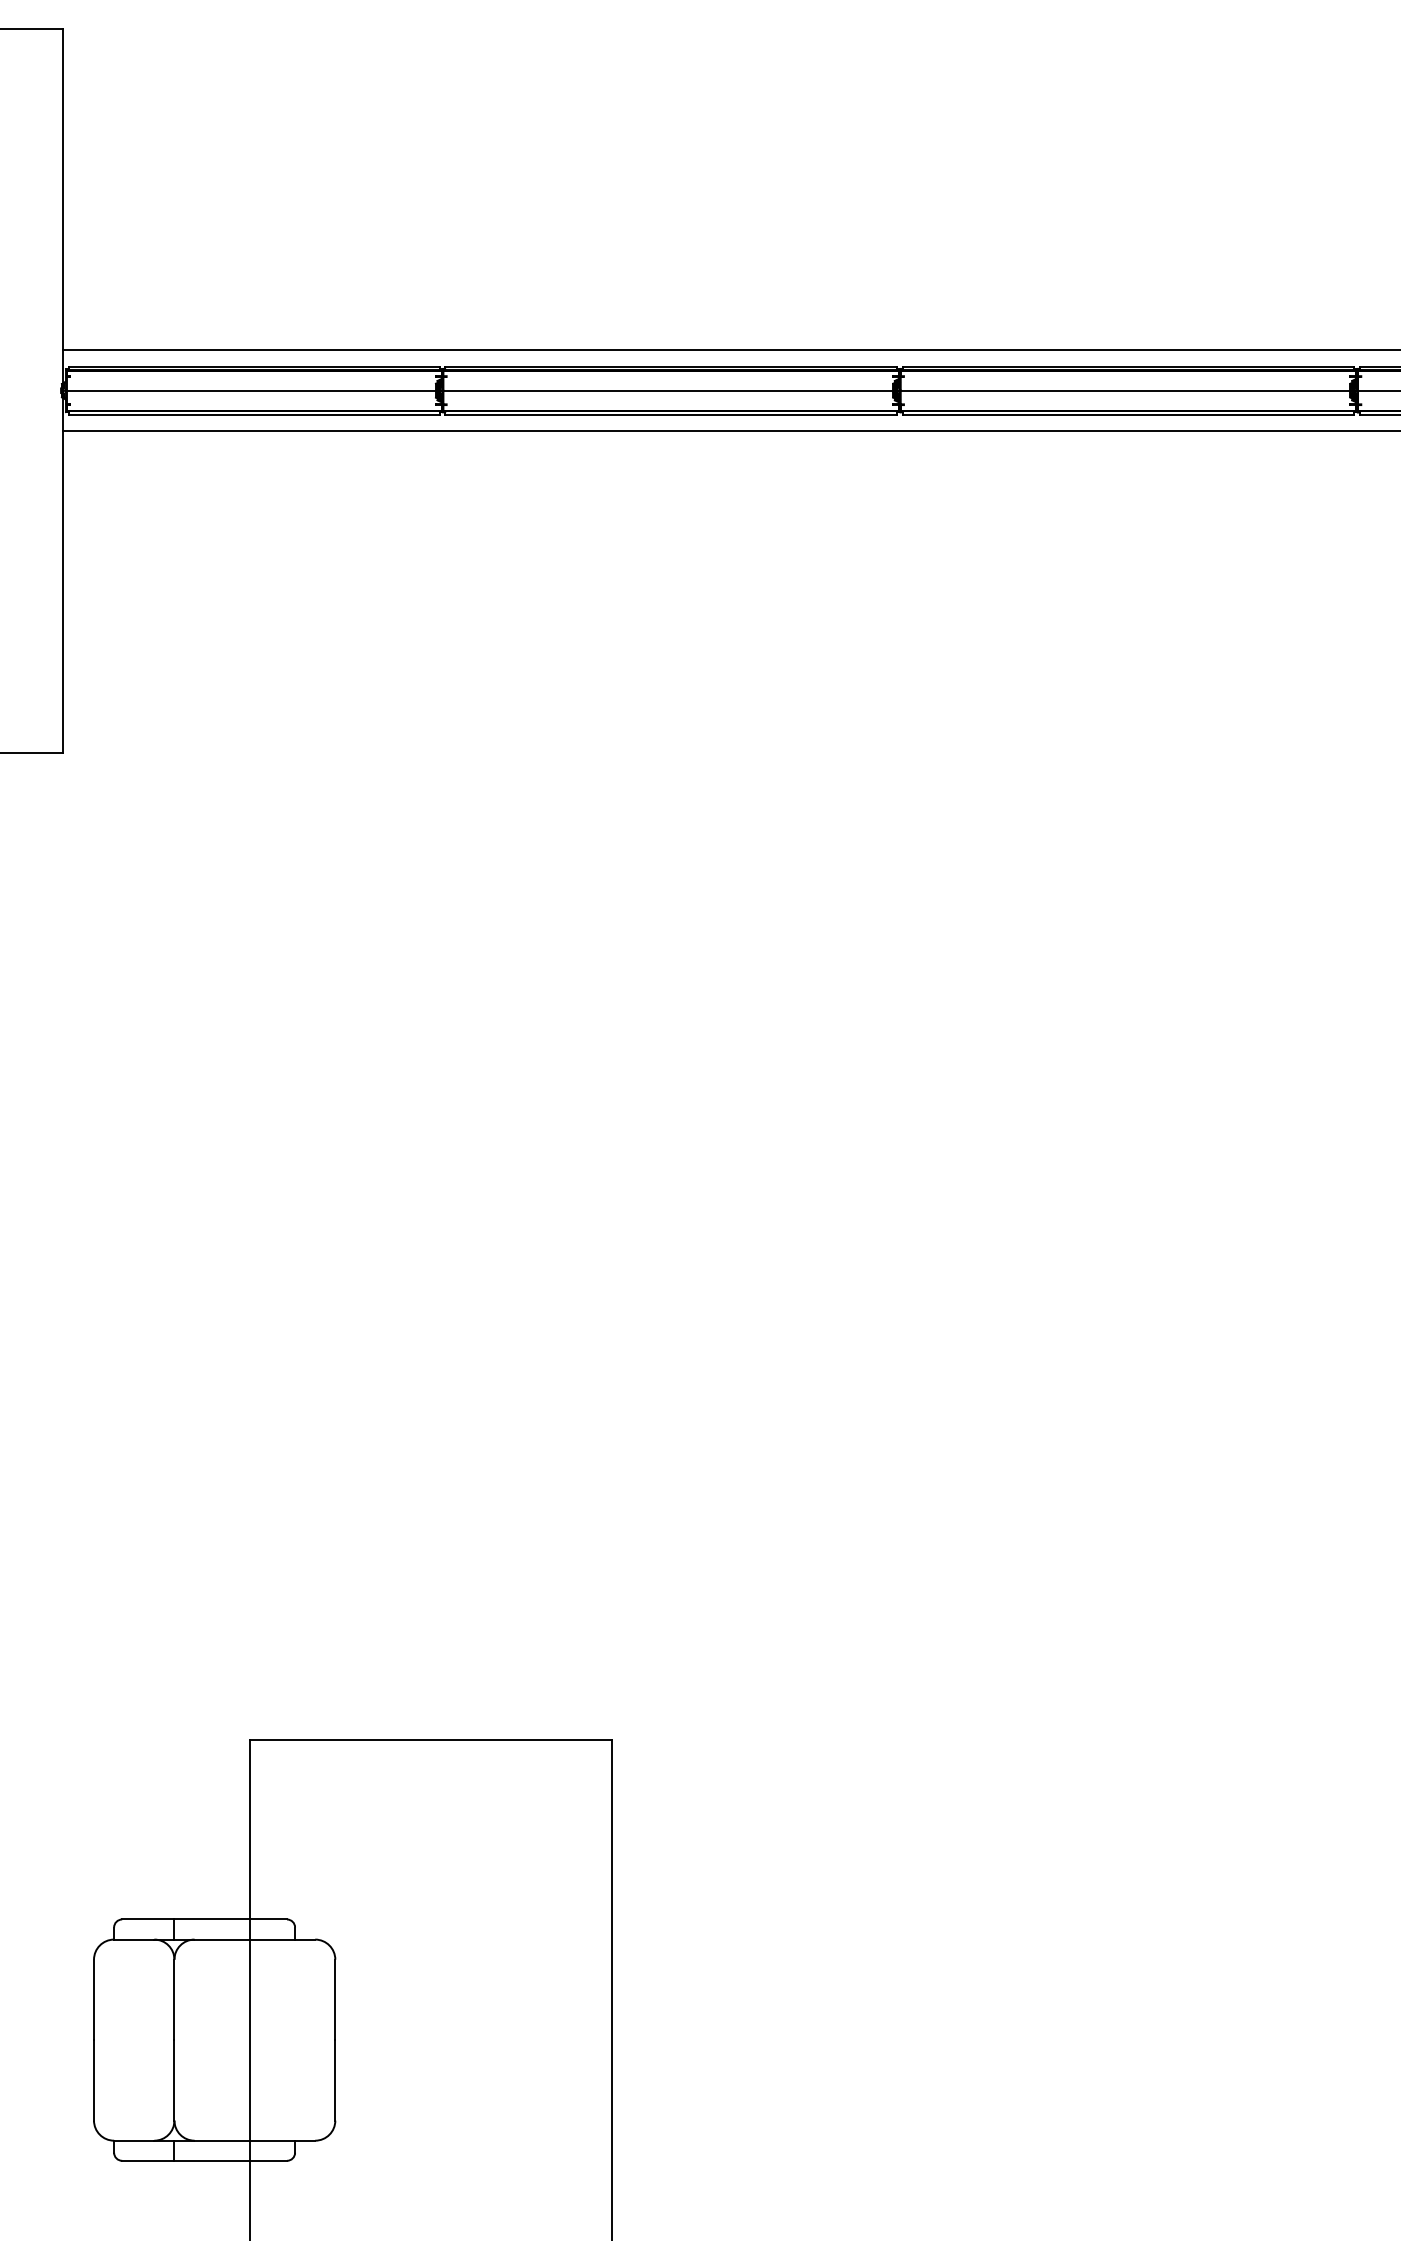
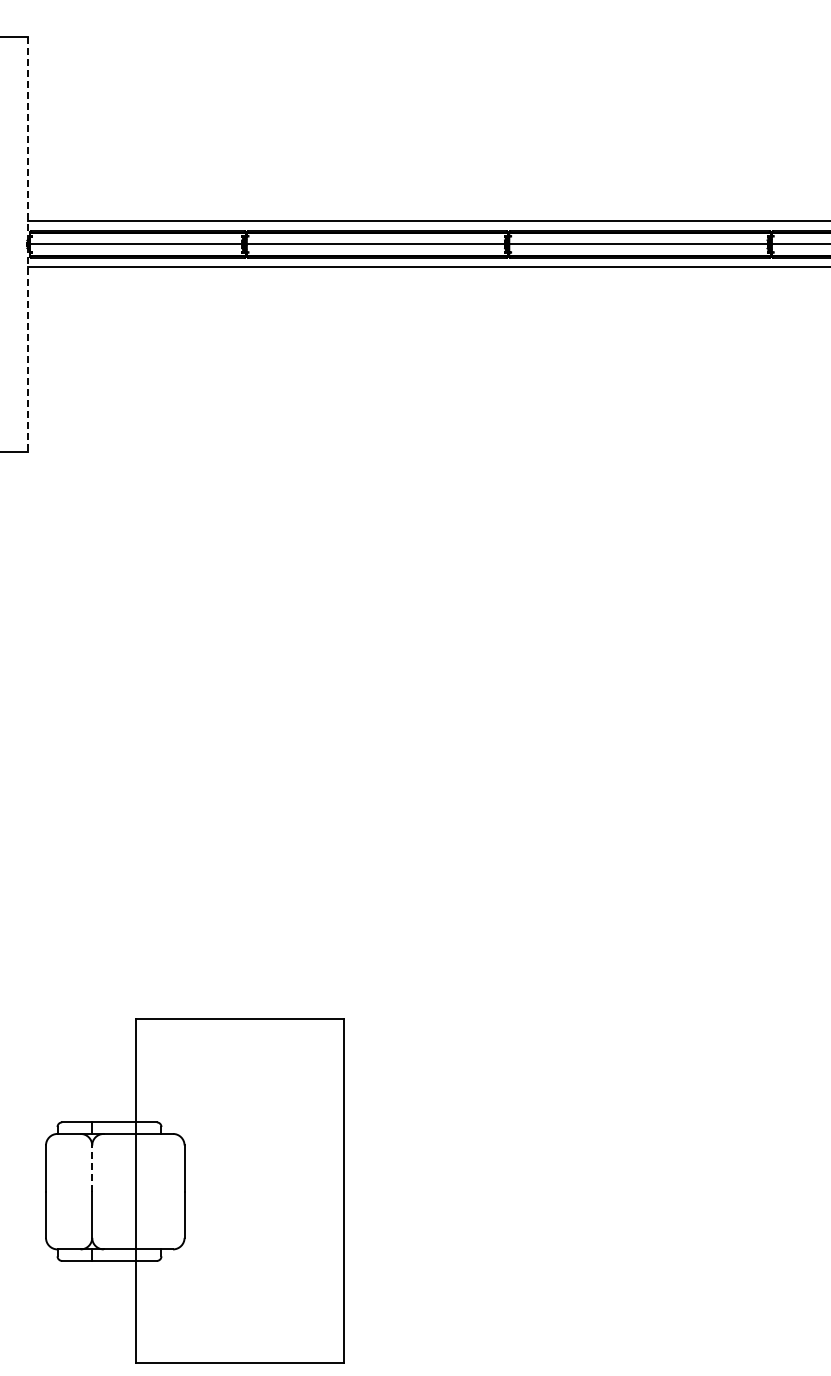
line: (63, 390) -> (28, 244), solid -> dashed
line: (174, 1999) -> (92, 1168), solid -> dashed

